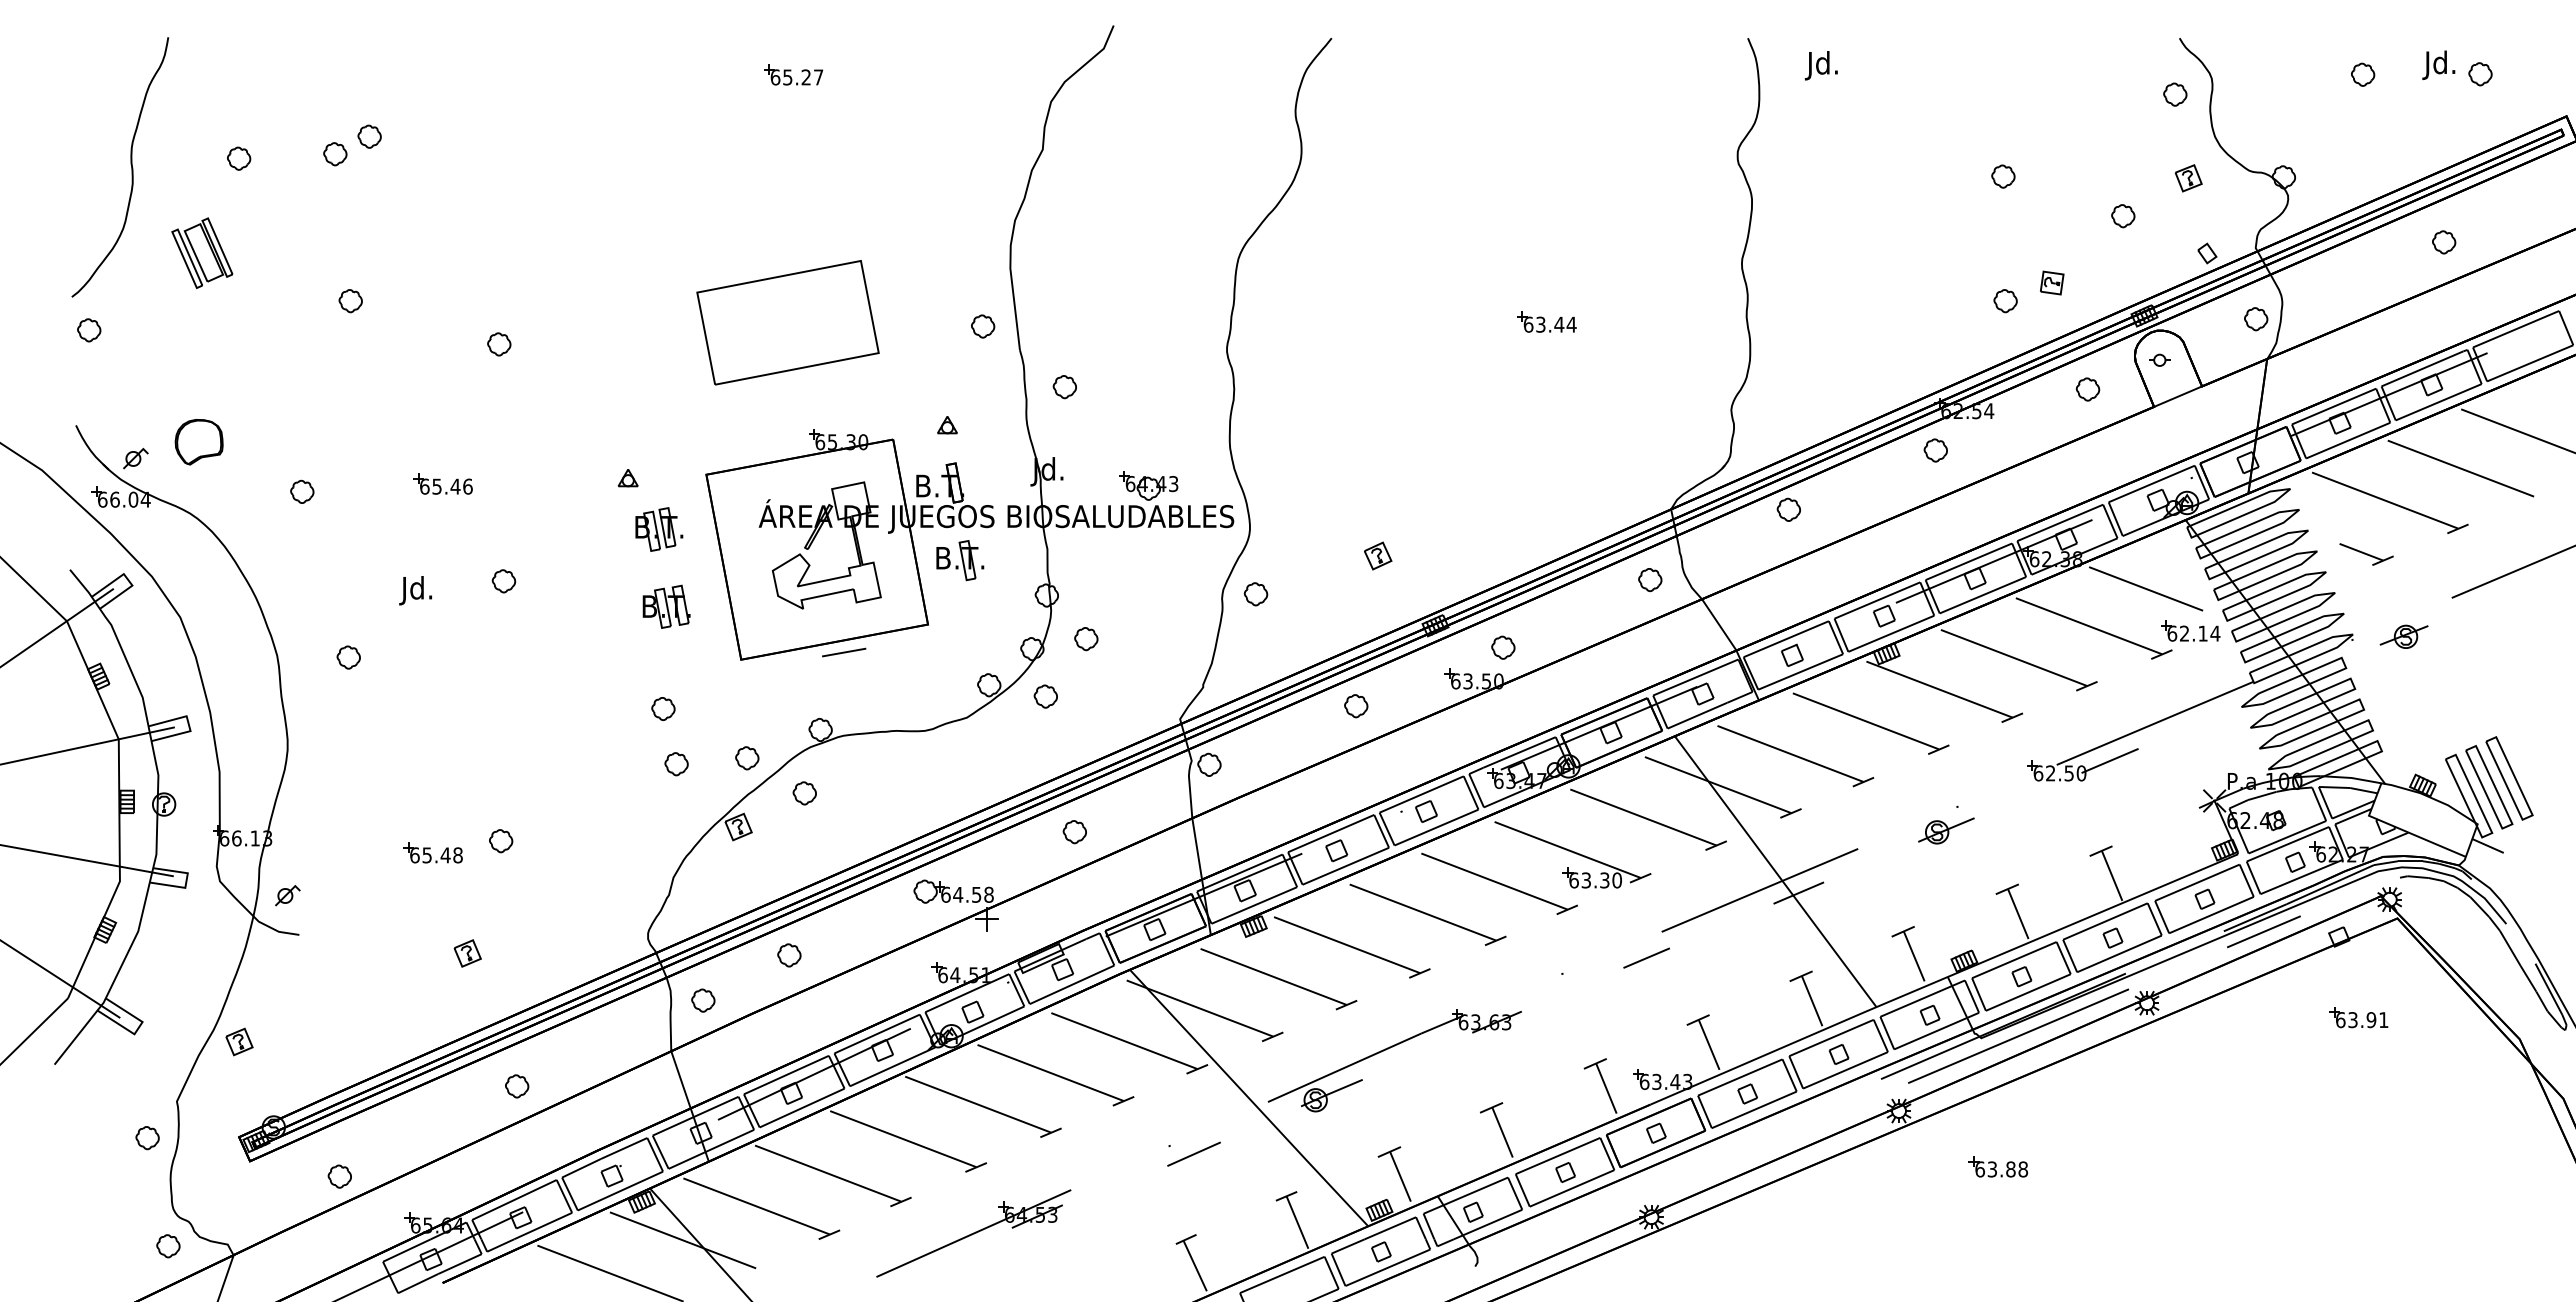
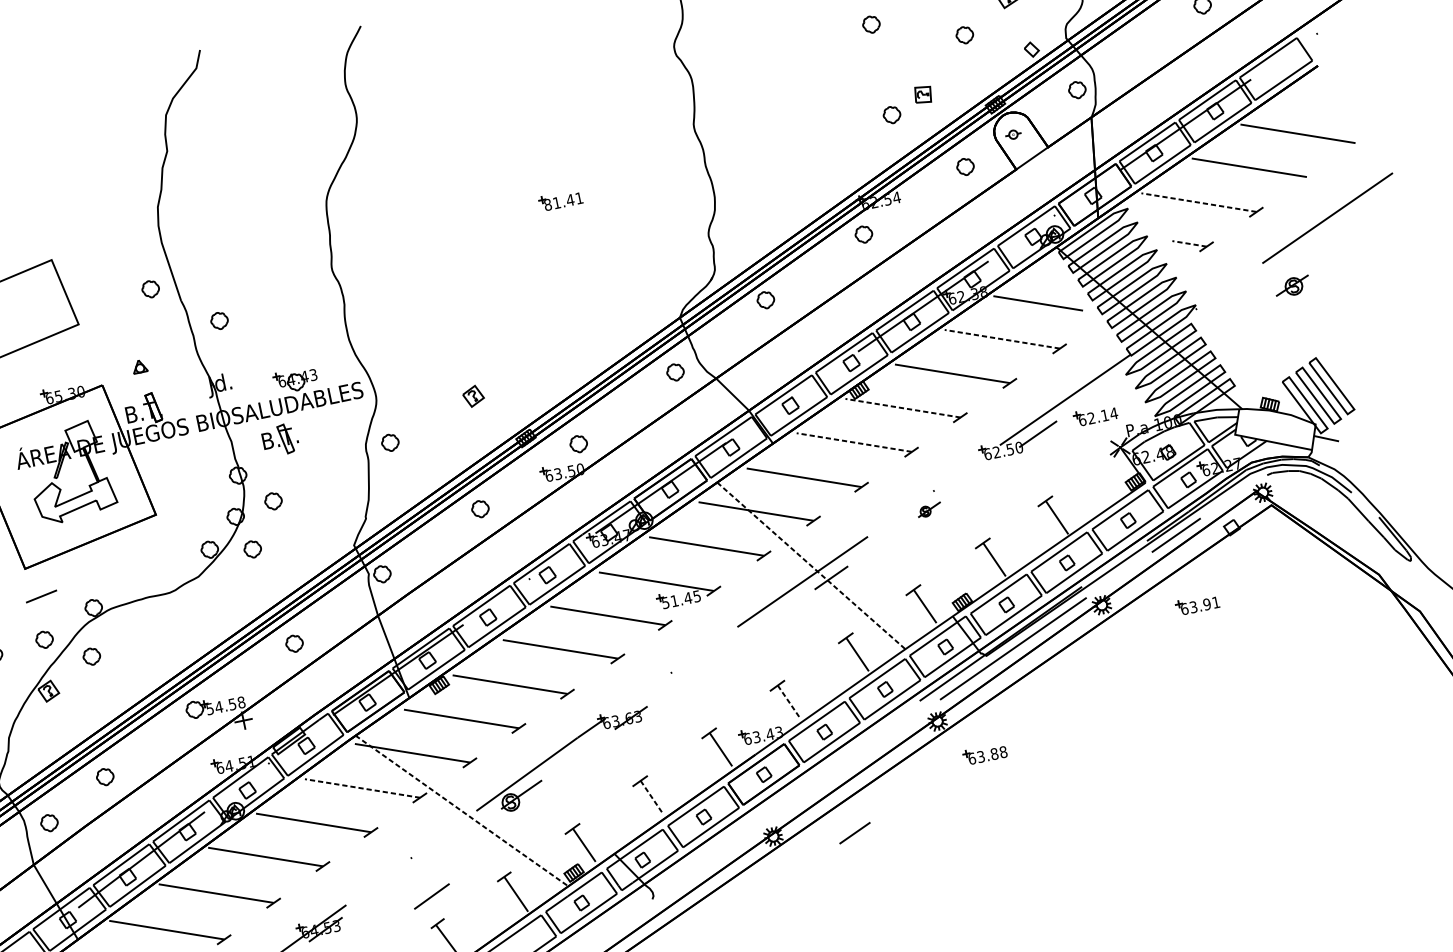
text: (1549, 324) -> (563, 201), 63.44 -> 81.41
line: (2384, 500) -> (1198, 202), solid -> dashed
line: (2360, 552) -> (1188, 244), solid -> dashed
part: (960, 560) -> (280, 440), moved
line: (2088, 626) -> (1001, 339), solid -> dashed
part: (2190, 630) -> (1095, 415), moved
part: (2403, 636) -> (1292, 286), moved
line: (844, 652) -> (41, 596), moved
line: (1939, 689) -> (902, 408), solid -> dashed
line: (1865, 721) -> (853, 442), solid -> dashed
part: (1946, 830) -> (929, 509), size x0.6
line: (1776, 872) -> (812, 566), solid -> dashed
text: (1595, 880) -> (681, 599), 63.30 -> 51.45
text: (945, 894) -> (209, 708), 64.58 -> 54.58
line: (1646, 957) -> (854, 832), moved
part: (2358, 1017) -> (1197, 604), moved
line: (1124, 1040) -> (362, 788), solid -> dashed
line: (1709, 1045) -> (789, 702), solid -> dashed
line: (1249, 1099) -> (462, 811), solid -> dashed
line: (1502, 1132) -> (651, 797), solid -> dashed
line: (1193, 1153) -> (431, 896), moved
part: (1997, 1166) -> (984, 753), moved

